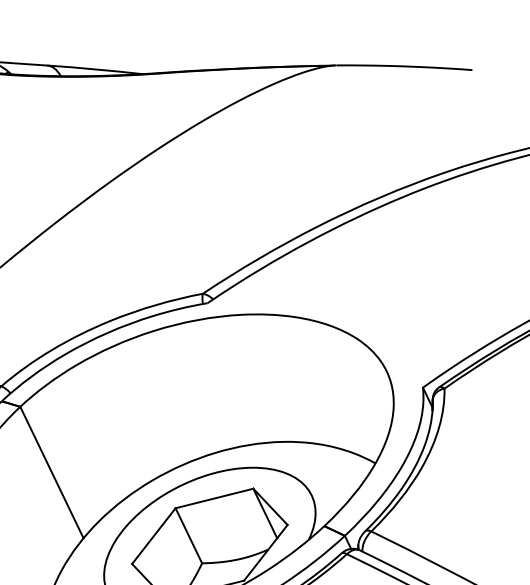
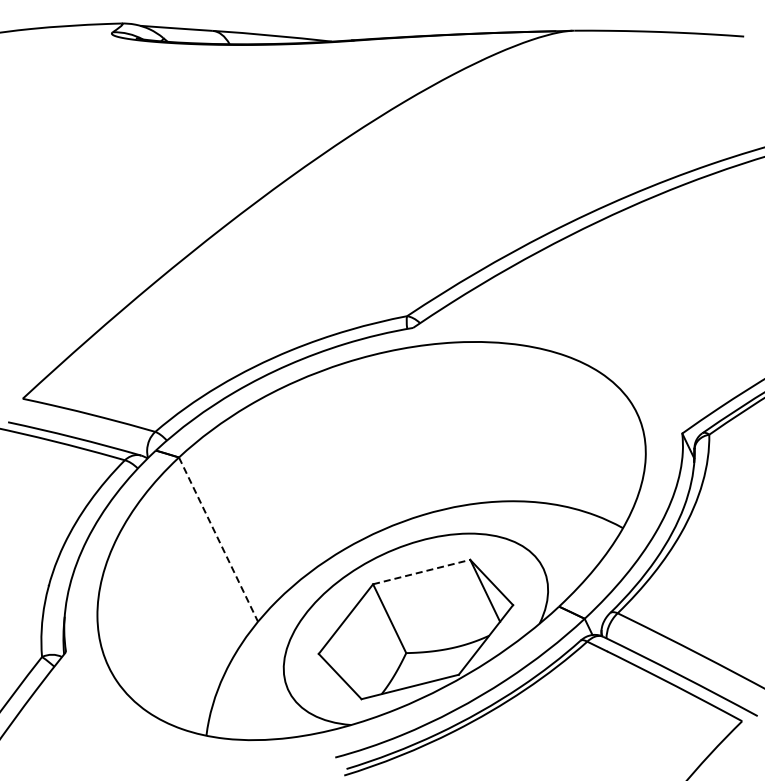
line: (51, 473) -> (218, 540), solid -> dashed
line: (215, 498) -> (422, 571), solid -> dashed

